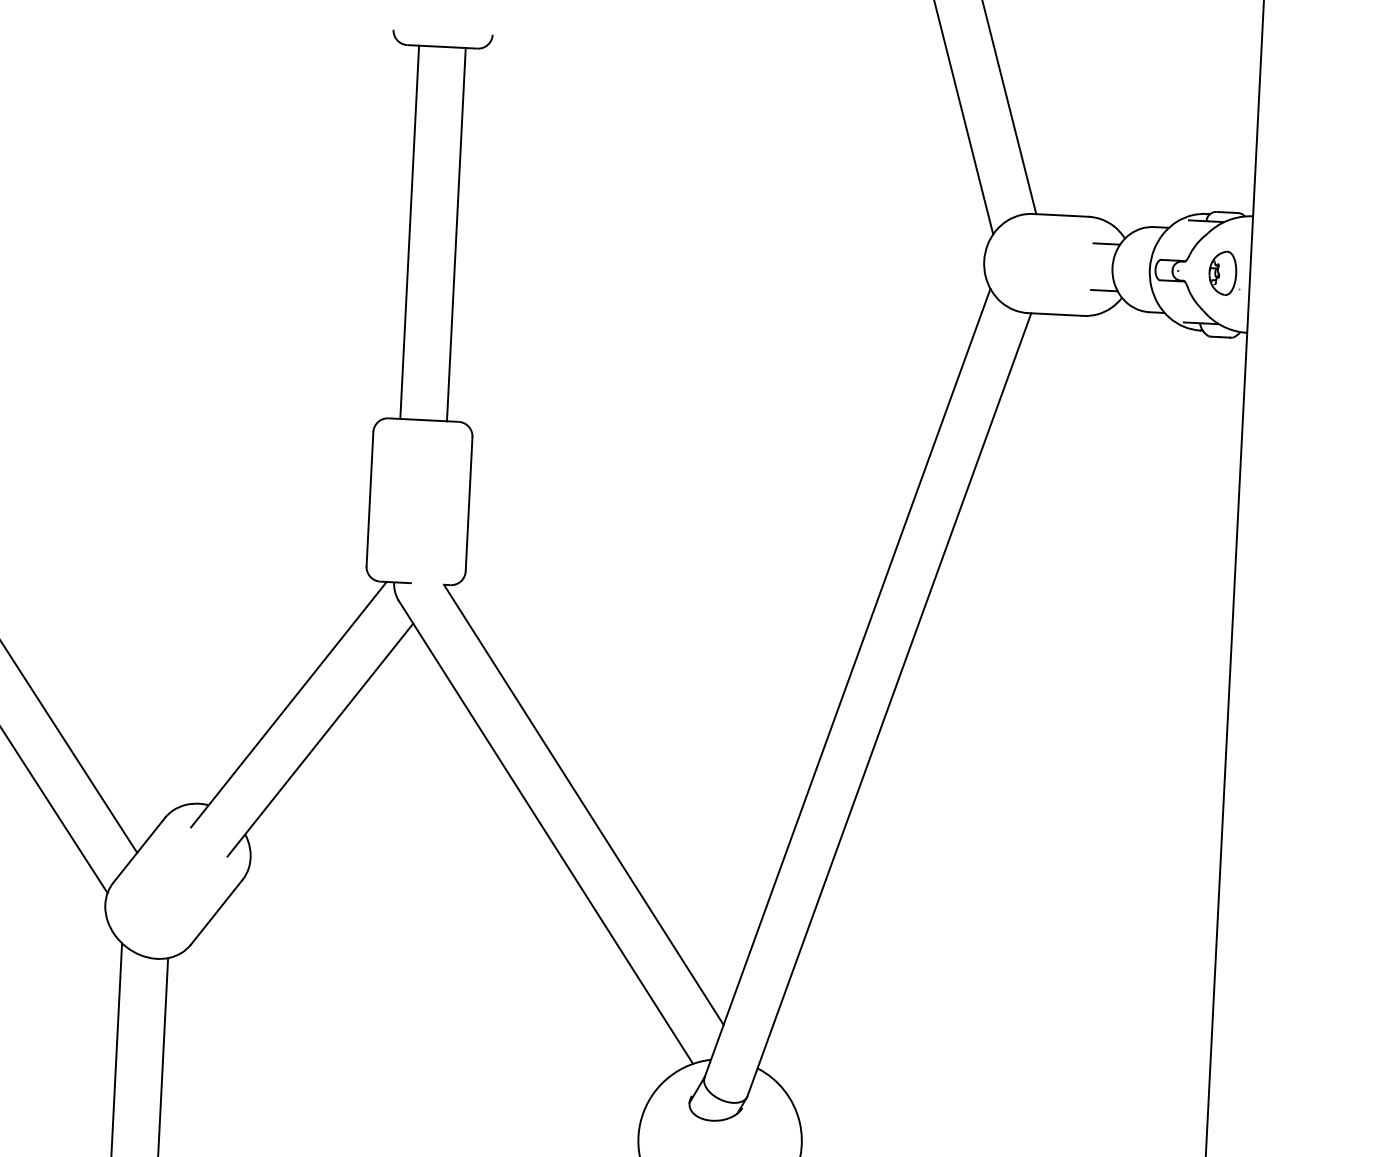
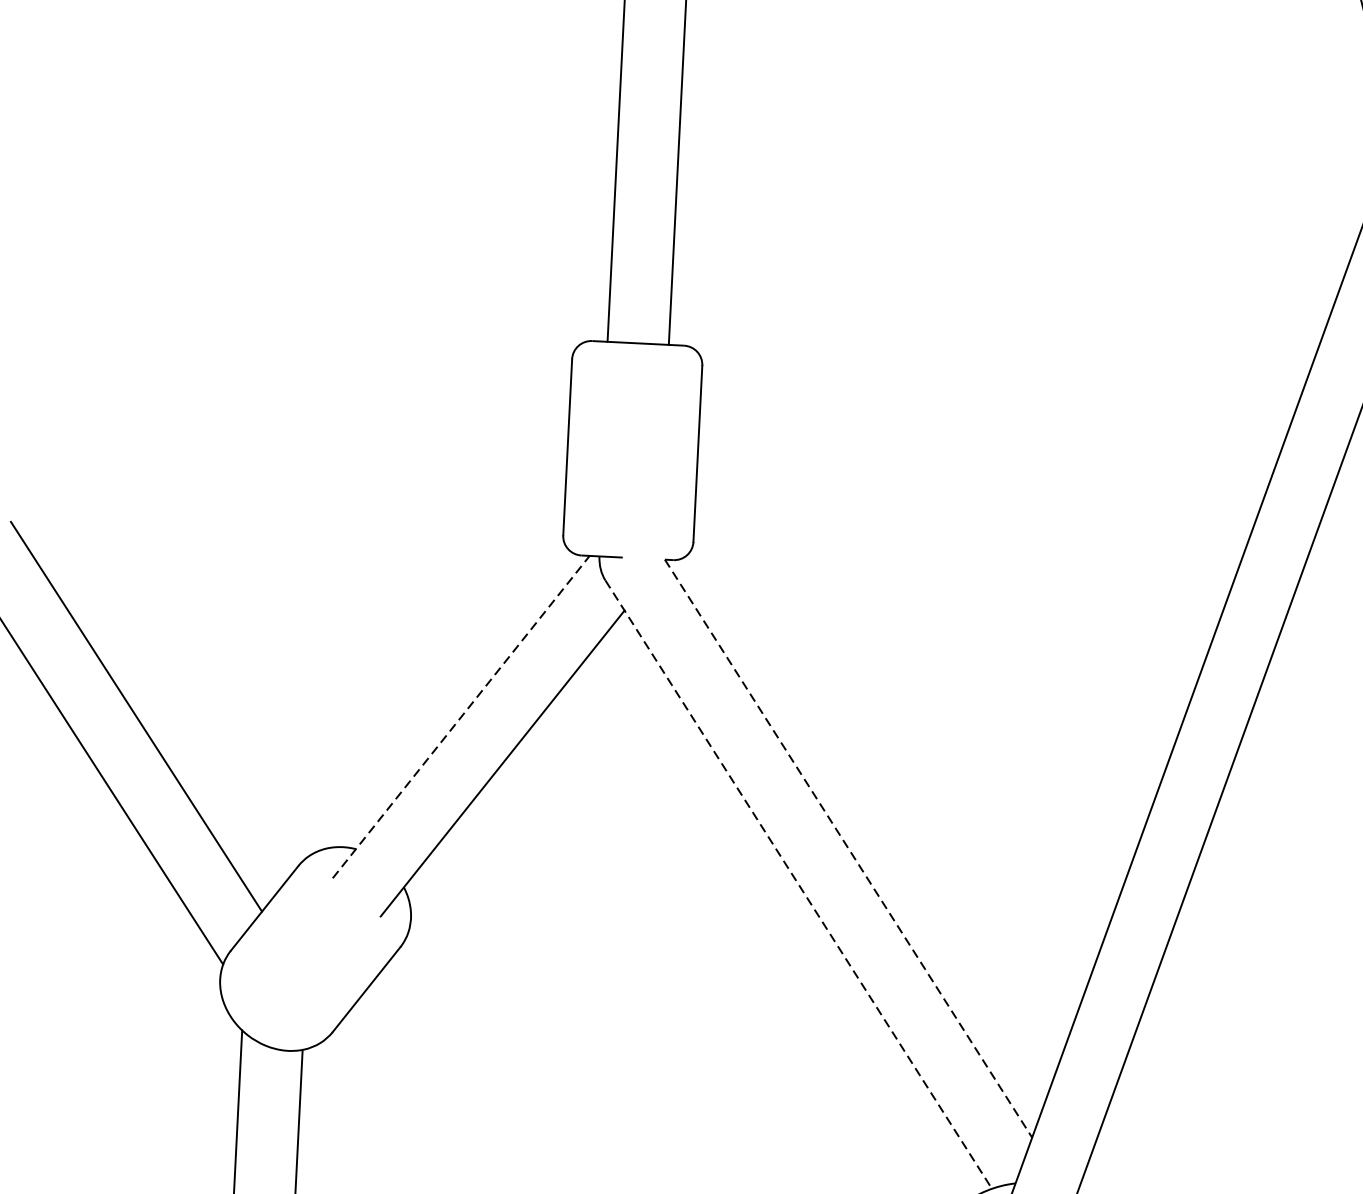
line: (288, 704) -> (460, 716), solid -> dashed
line: (583, 804) -> (848, 848), solid -> dashed
line: (546, 832) -> (799, 884), solid -> dashed

